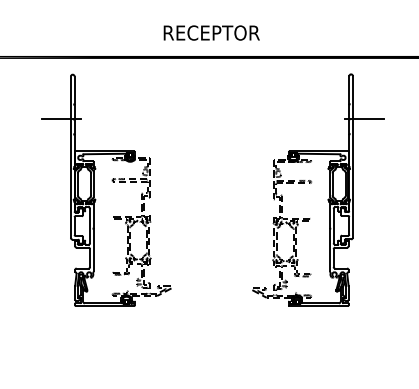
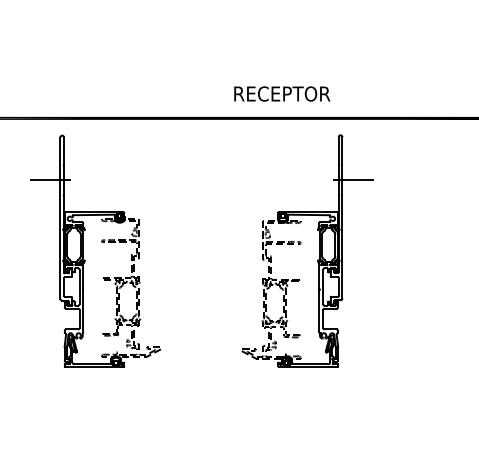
text: (212, 32) -> (282, 93), moved

